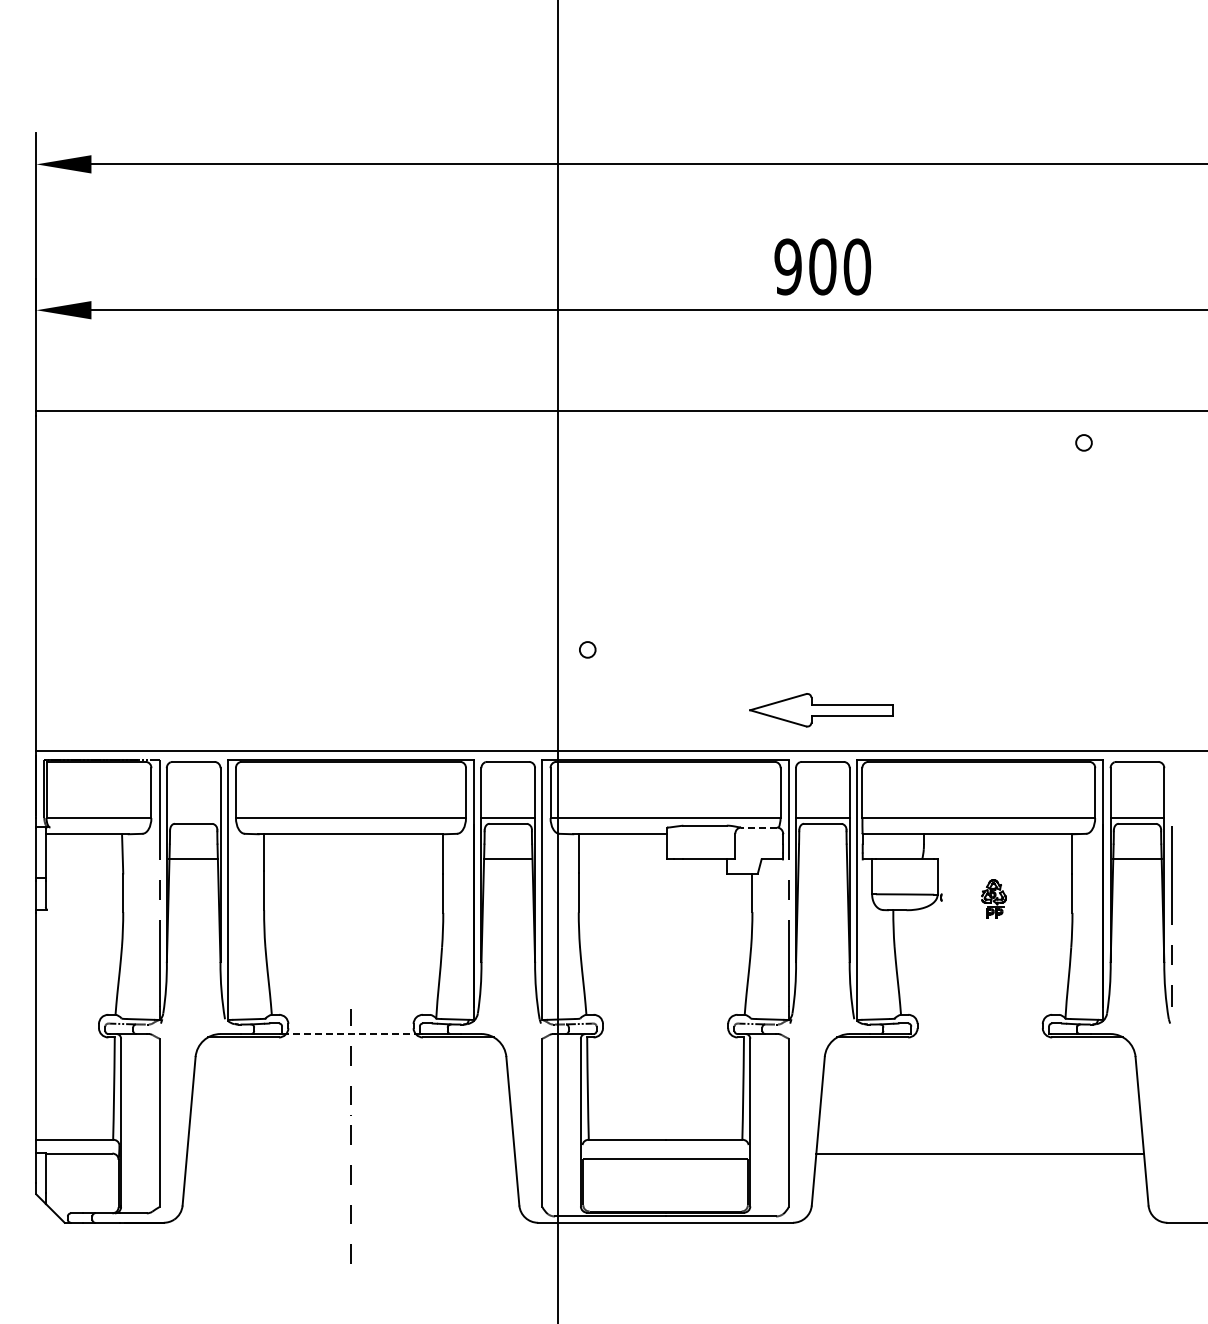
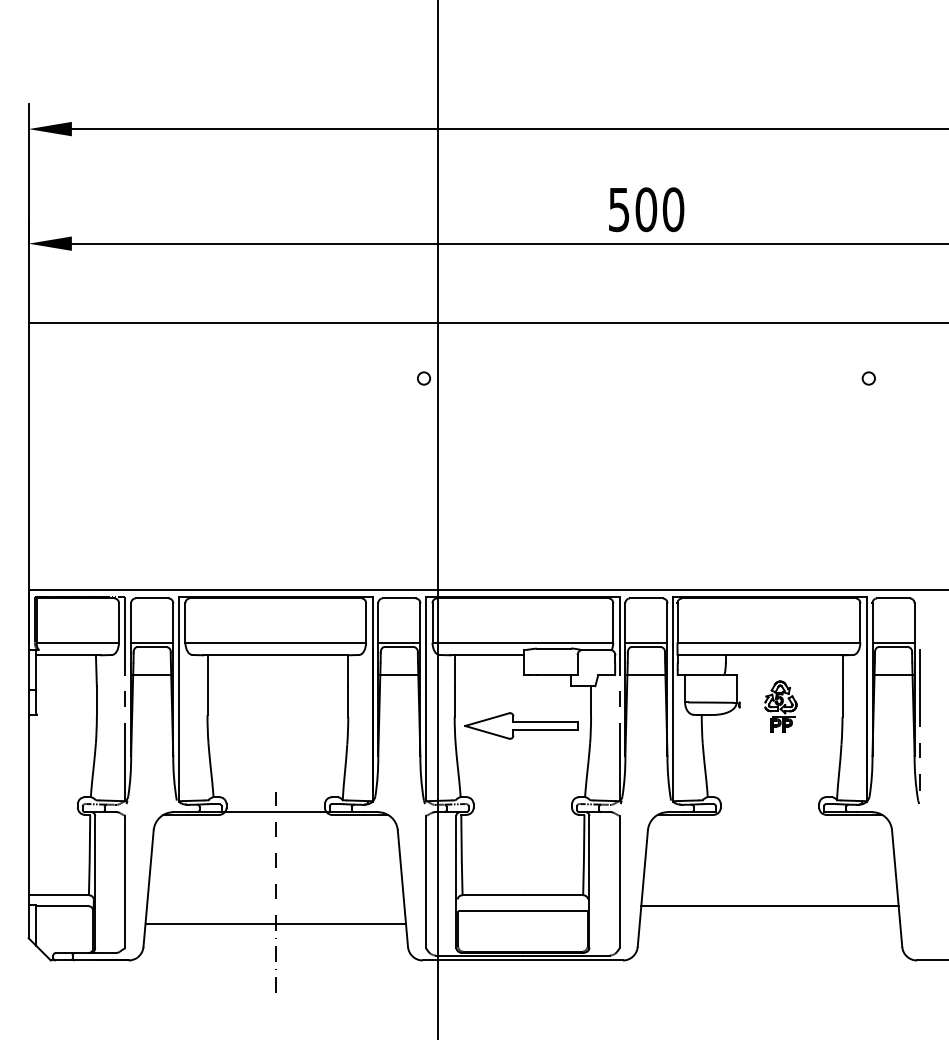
text: (787, 266) -> (618, 209), 900 -> 500
circle: (1083, 442) -> (868, 378), moved
circle: (587, 649) -> (423, 378), moved
part: (821, 710) -> (521, 726), moved
line: (193, 818) -> (152, 642), added
line: (758, 827) -> (595, 650), dashed -> solid
line: (822, 859) -> (646, 675), added
part: (993, 898) -> (780, 705), size x1.67
line: (350, 1034) -> (275, 812), dashed -> solid
line: (350, 1176) -> (275, 924), added

